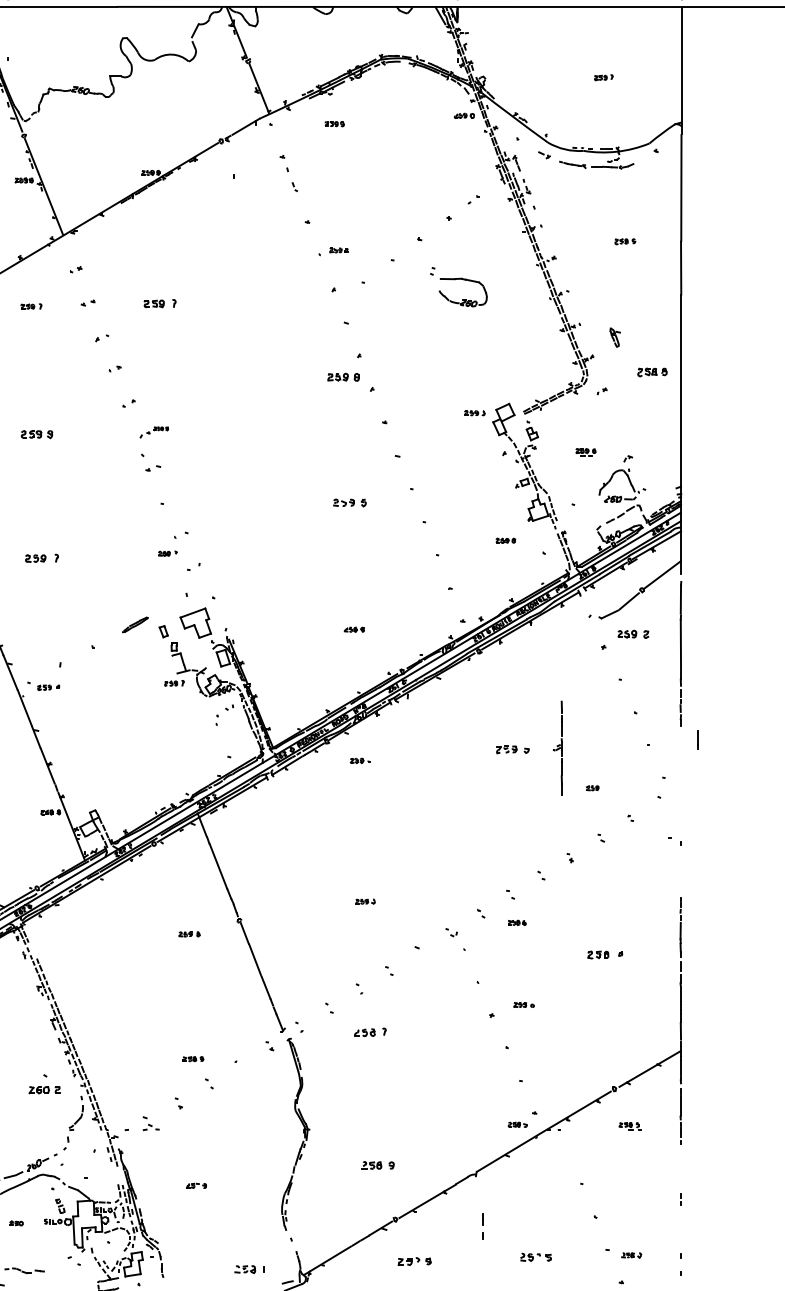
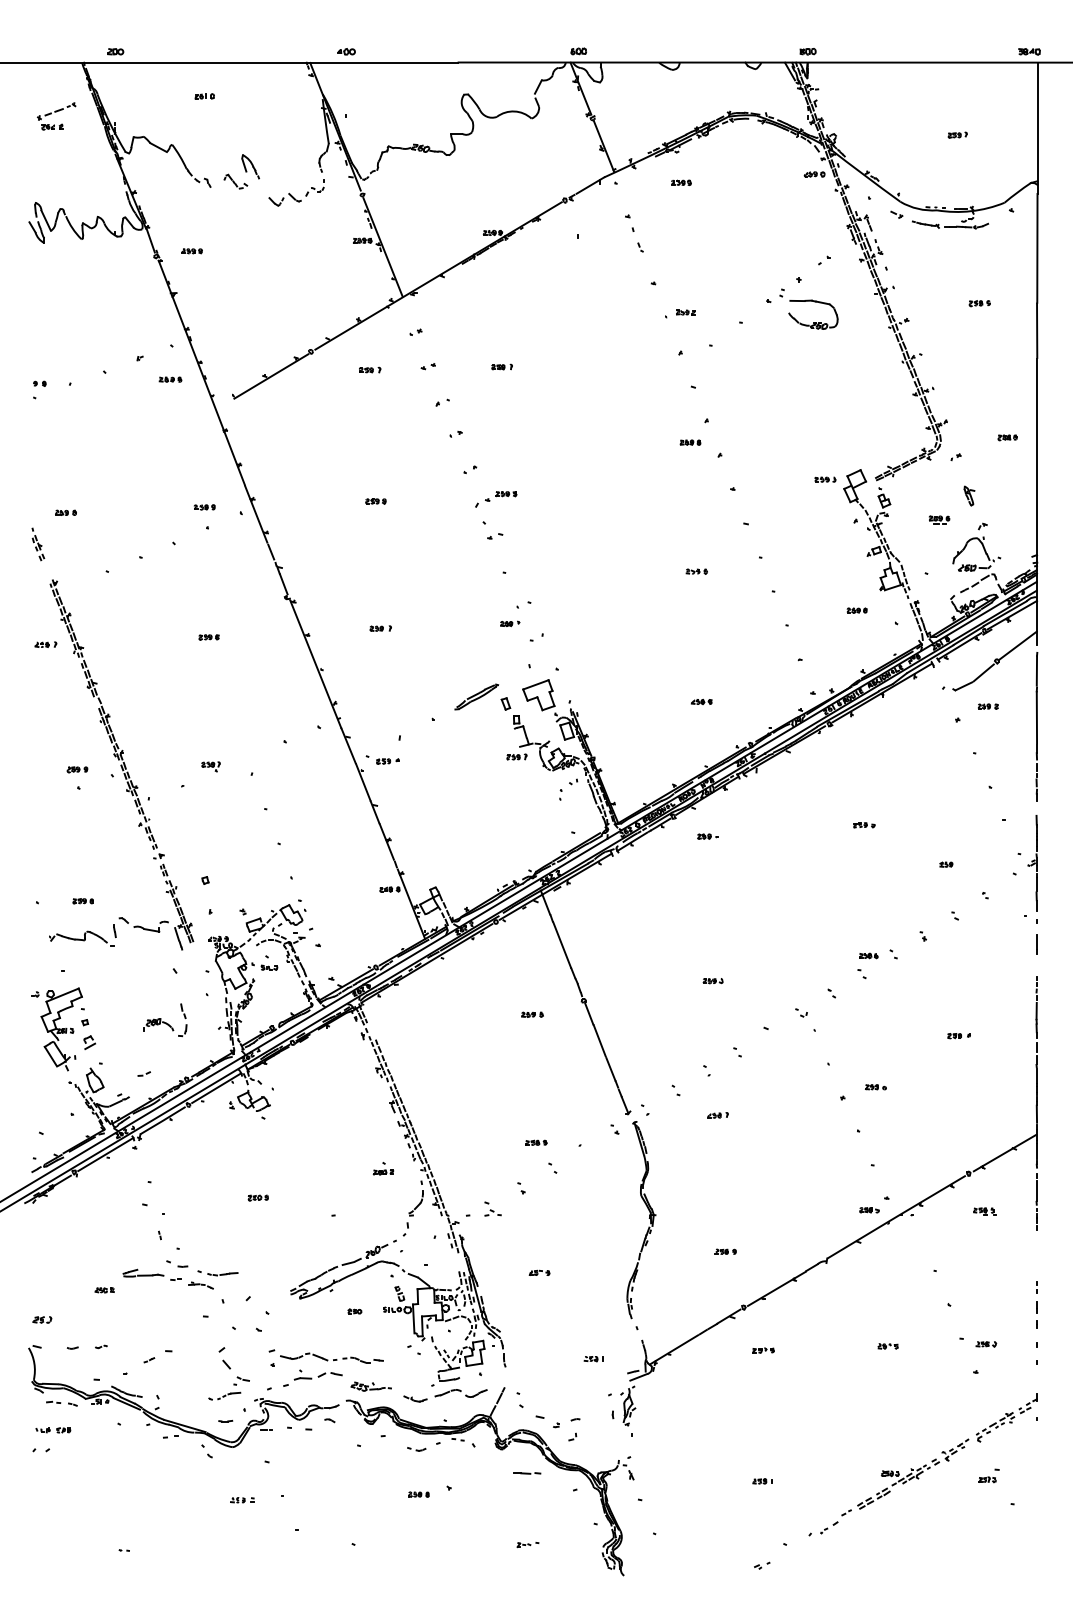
part: (458, 279) -> (808, 301), moved
part: (159, 302) -> (501, 366), size x0.62
part: (615, 337) -> (969, 495), moved
part: (652, 372) -> (1007, 437), size x0.62
part: (343, 377) -> (690, 442), size x0.62
part: (154, 432) -> (496, 499), size x1.43
part: (36, 434) -> (375, 501), size x0.62
part: (349, 502) -> (696, 571), size x0.62
part: (41, 558) -> (380, 628), size x0.62
part: (135, 624) -> (476, 696), size x1.67
part: (633, 634) -> (988, 706), size x0.62
line: (698, 740) -> (1036, 944), moved
part: (557, 748) -> (1032, 863), moved
part: (512, 750) -> (864, 825), size x0.62
part: (516, 922) -> (868, 955), moved
part: (604, 955) -> (958, 1036), size x0.62
part: (369, 1032) -> (717, 1115), size x0.62
part: (44, 1084) -> (383, 1168), size x0.62
part: (377, 1164) -> (725, 1251), size x0.62
line: (482, 1225) -> (1036, 1313), moved
part: (535, 1257) -> (887, 1346), size x0.62
part: (414, 1261) -> (763, 1350), size x0.62
part: (249, 1270) -> (593, 1359), size x0.62

